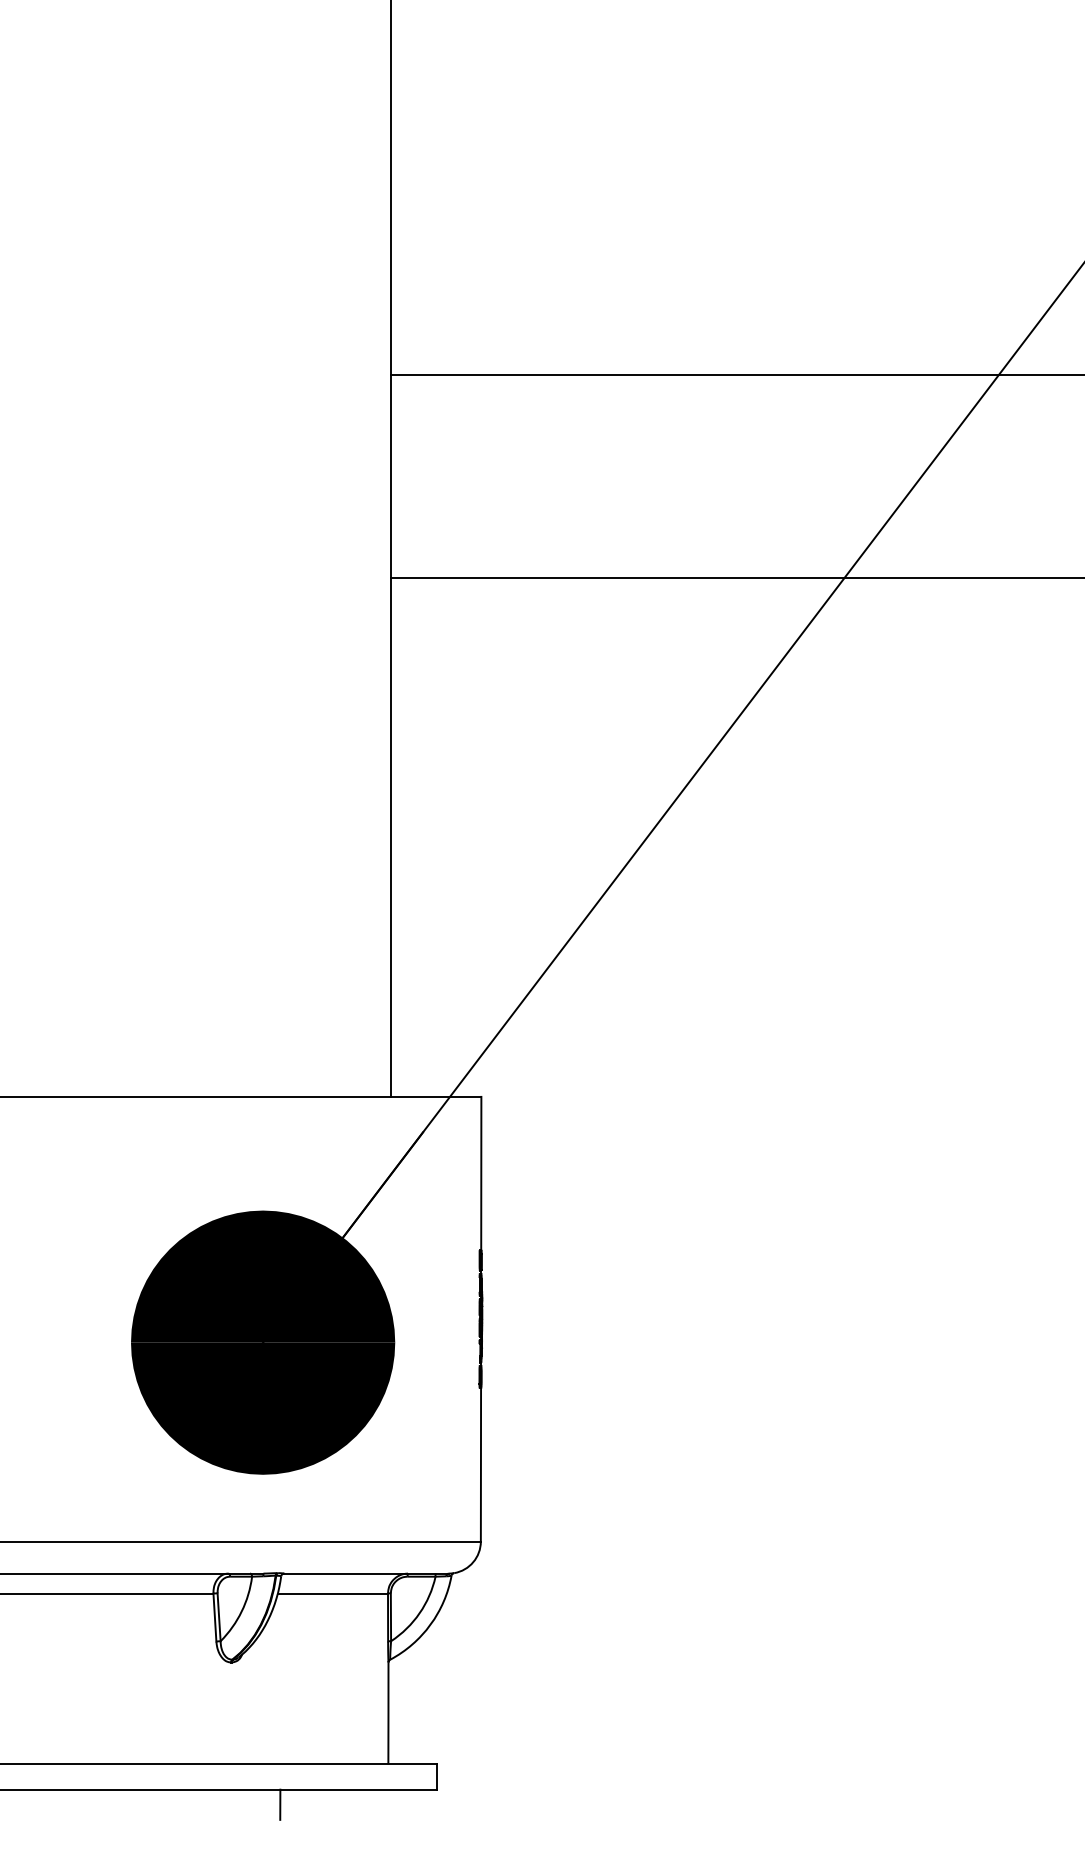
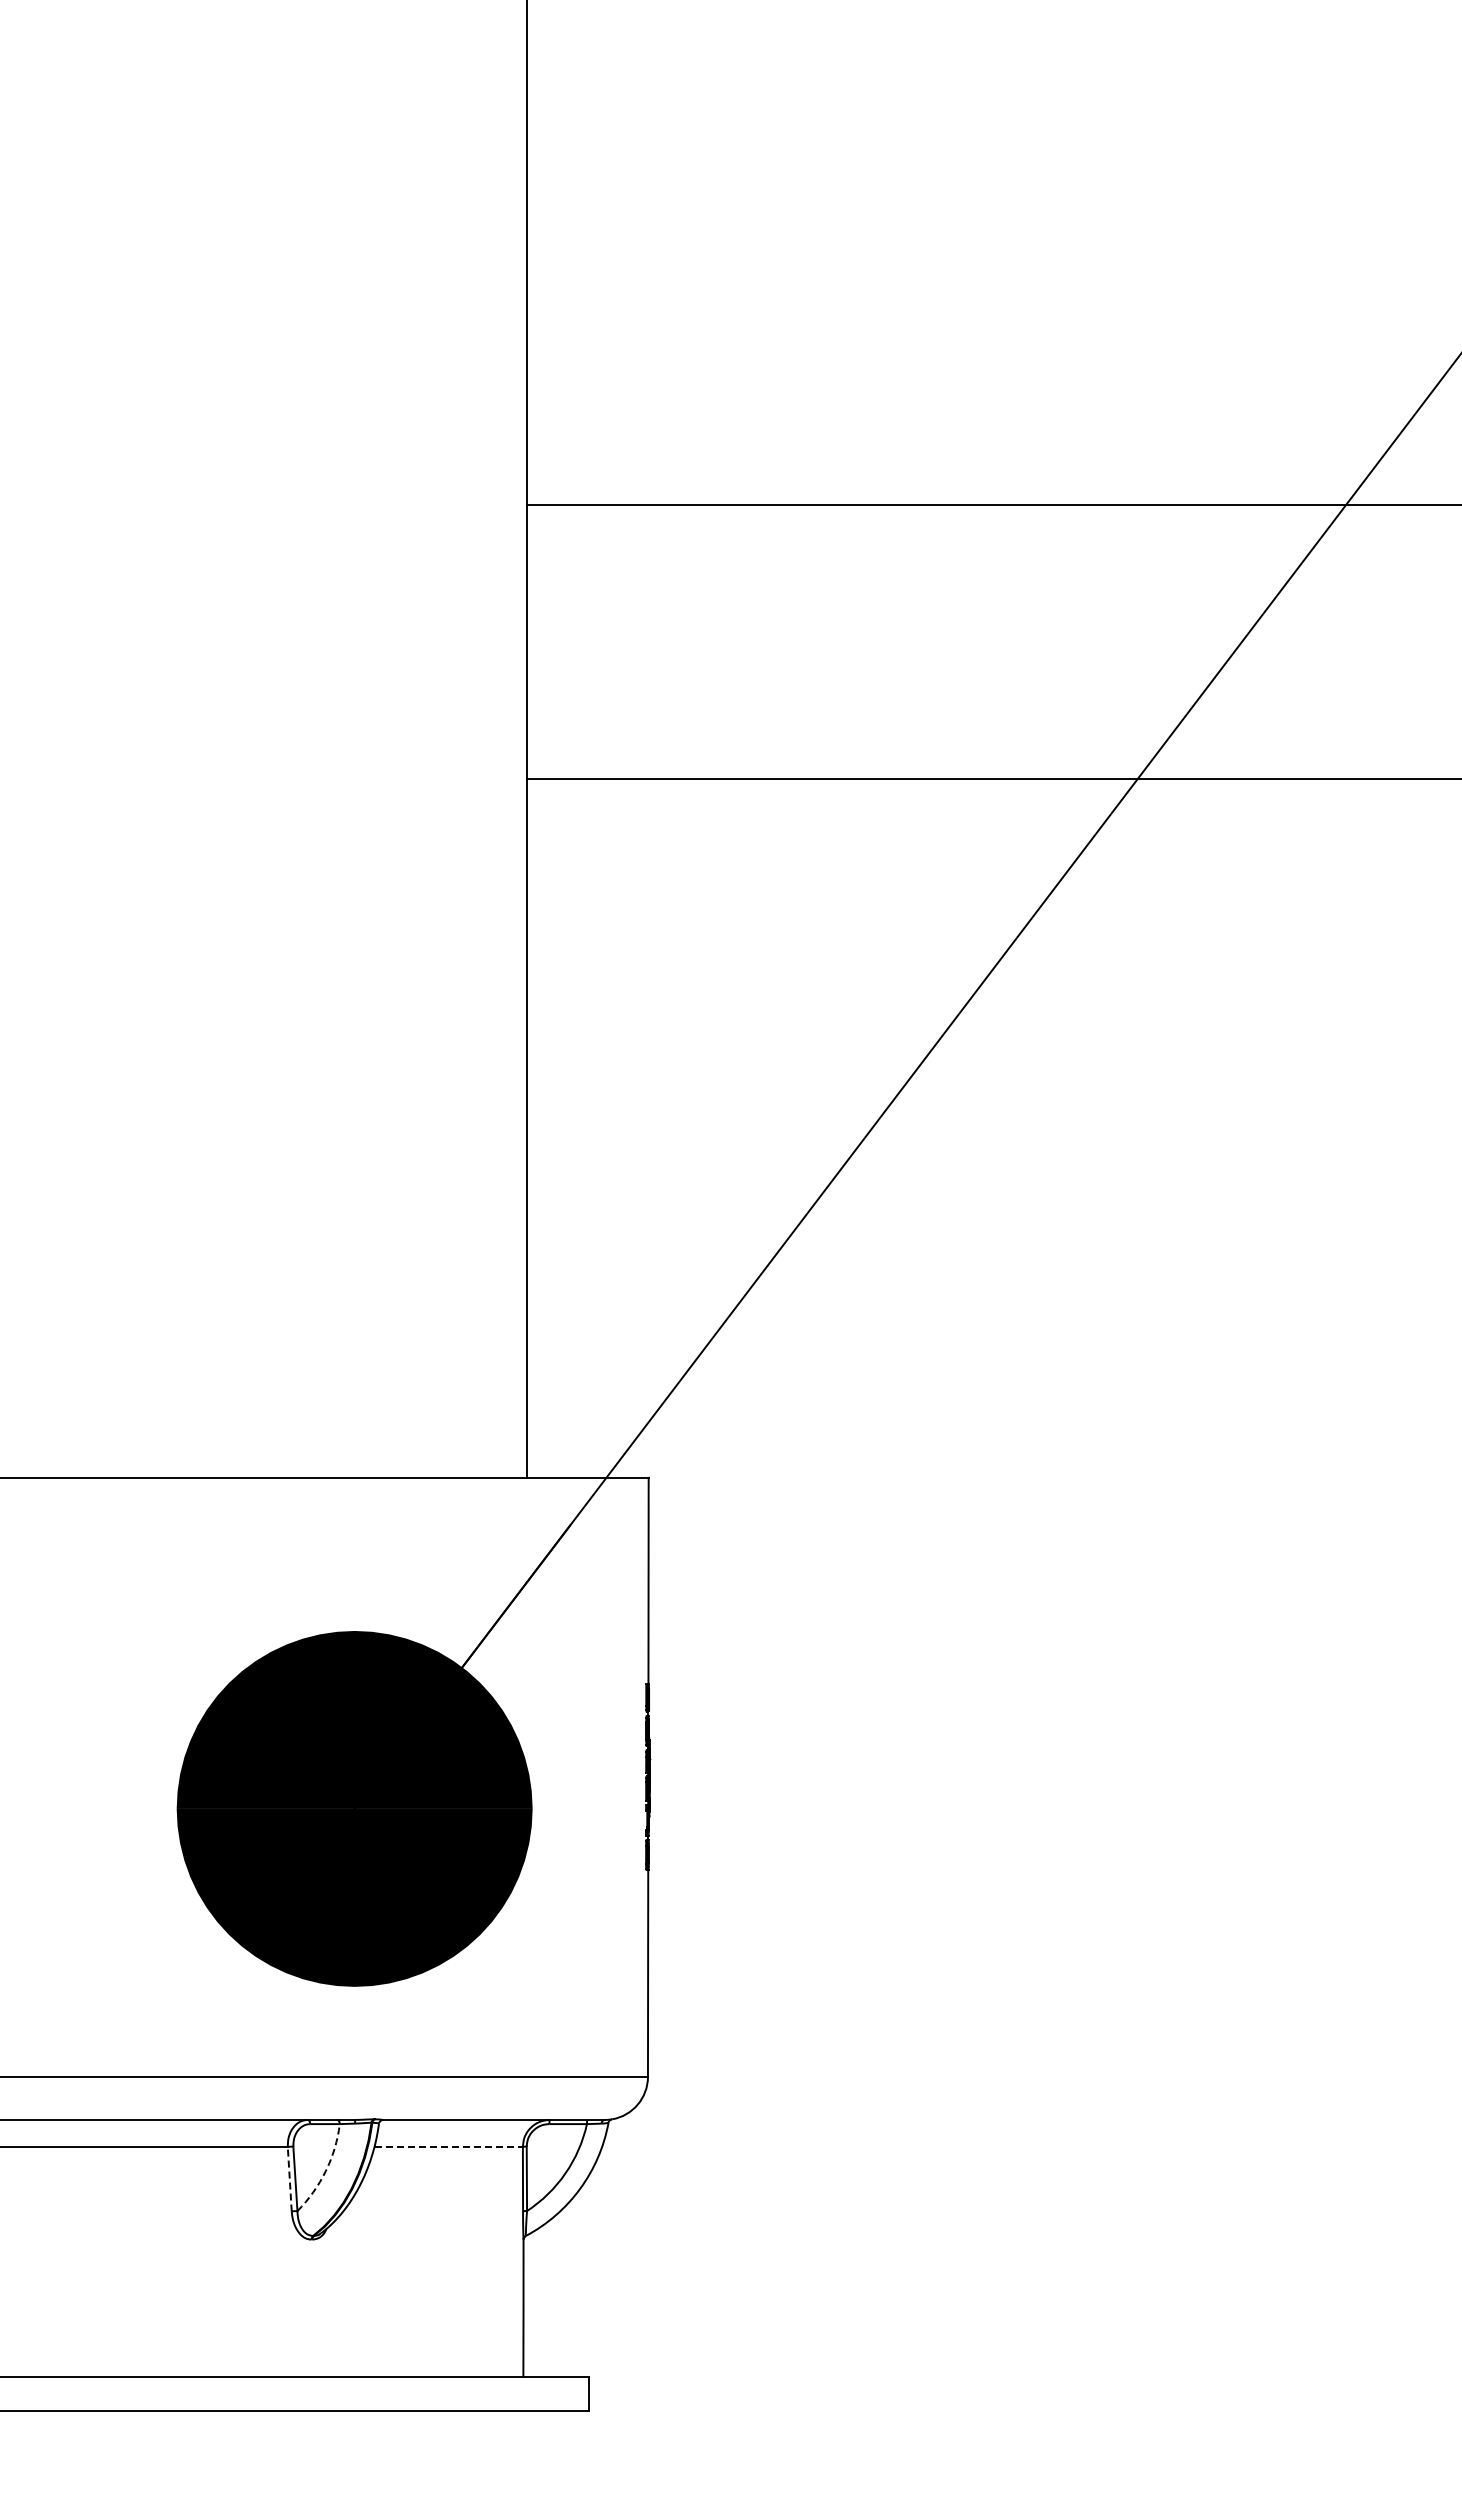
line: (333, 1593) -> (449, 2146), solid -> dashed
arc: (241, 1611) -> (325, 2171), solid -> dashed
line: (214, 1617) -> (289, 2178), solid -> dashed
line: (280, 1804) -> (377, 2430), removed

